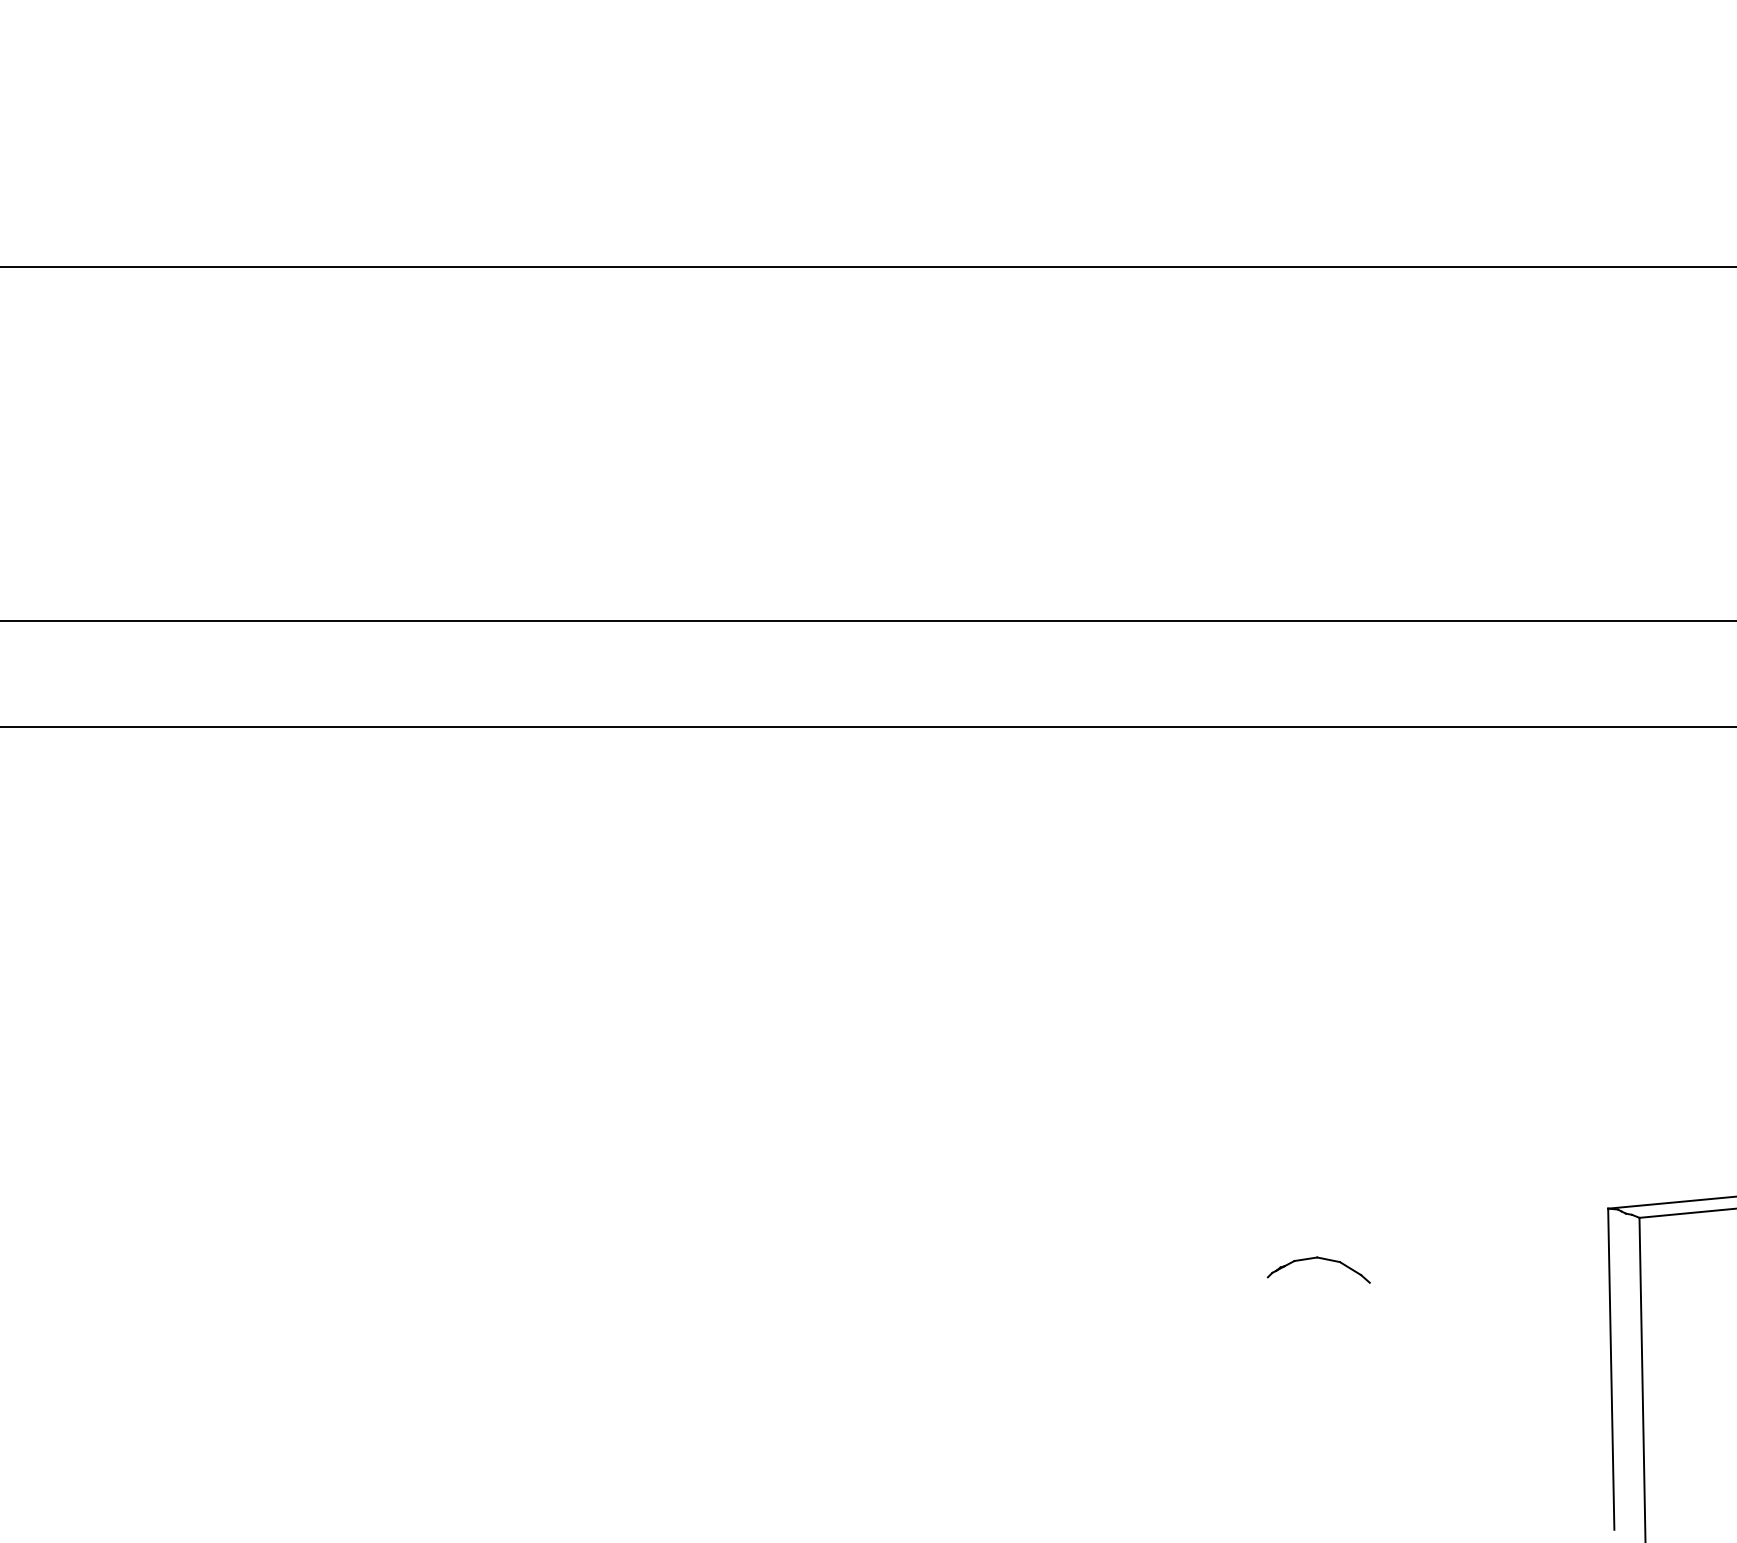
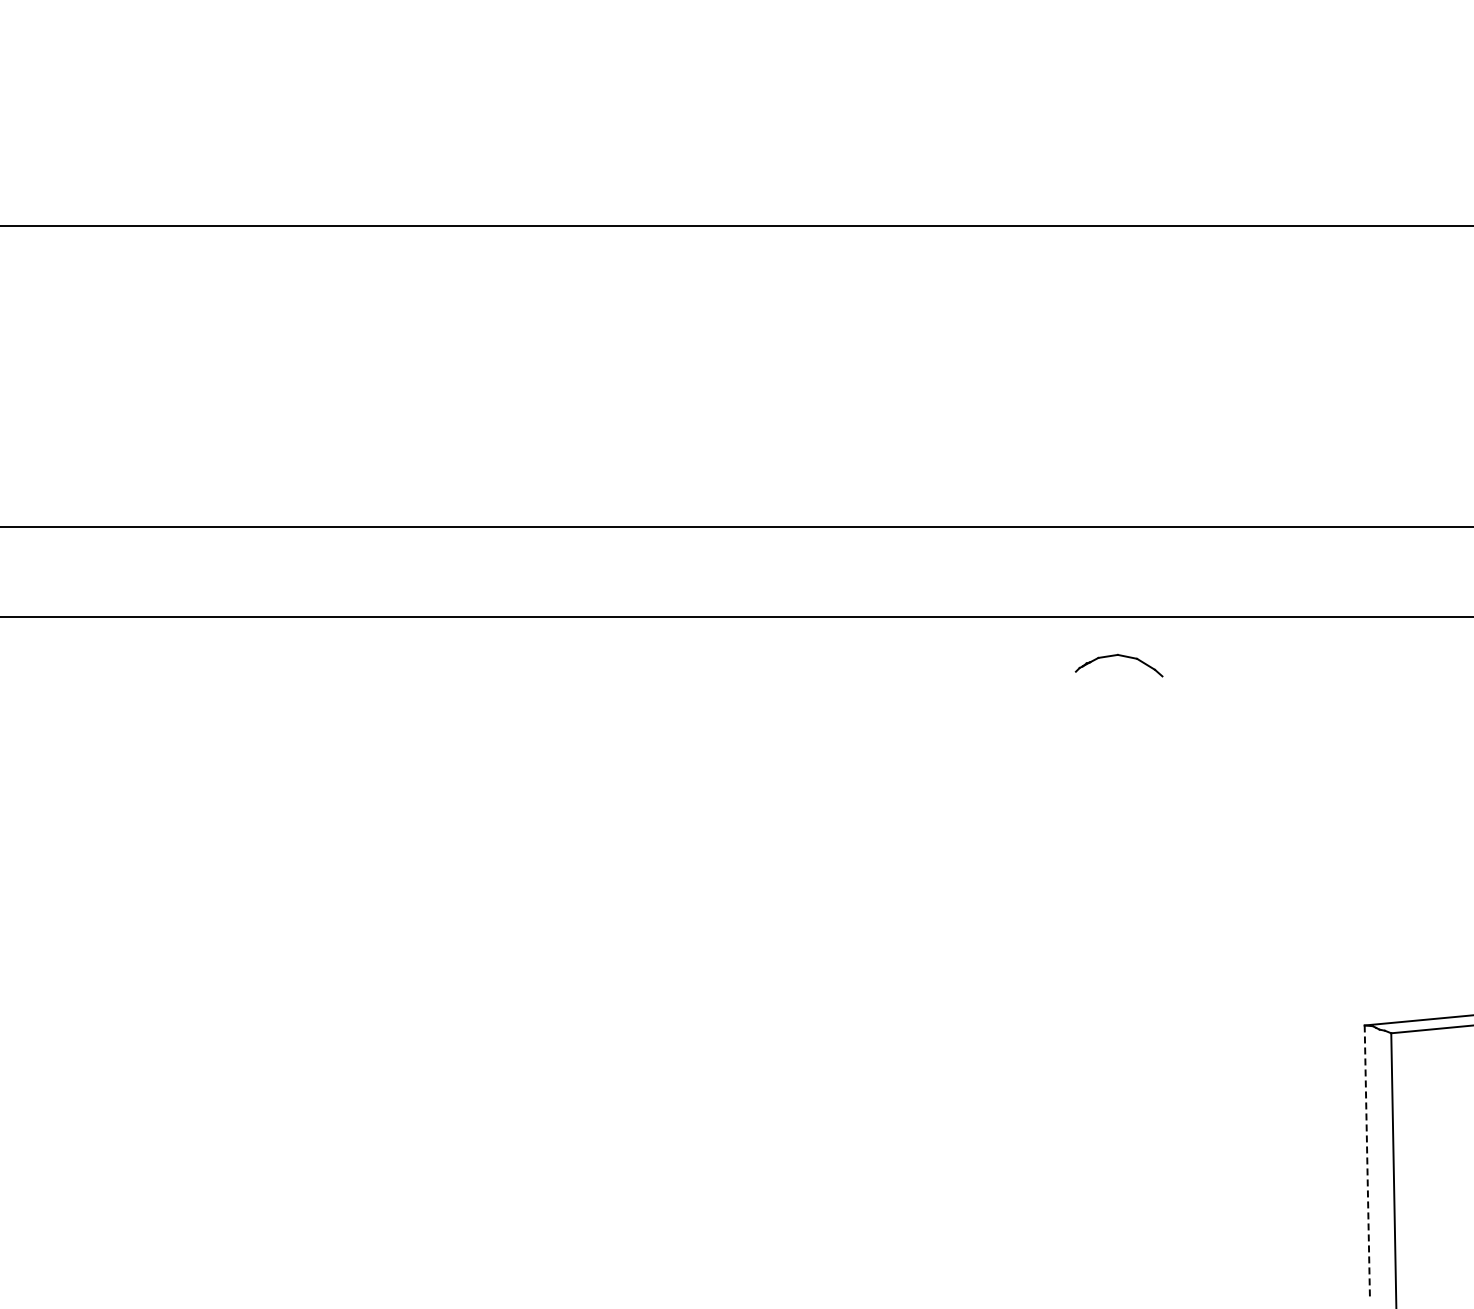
part: (1319, 1259) -> (1119, 656), moved
line: (1611, 1370) -> (1367, 1162), solid -> dashed

